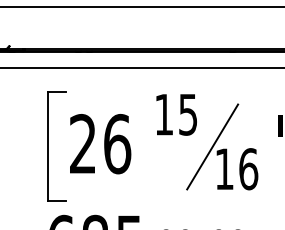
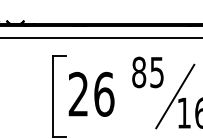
text: (163, 114) -> (138, 72), 15 -> 85

